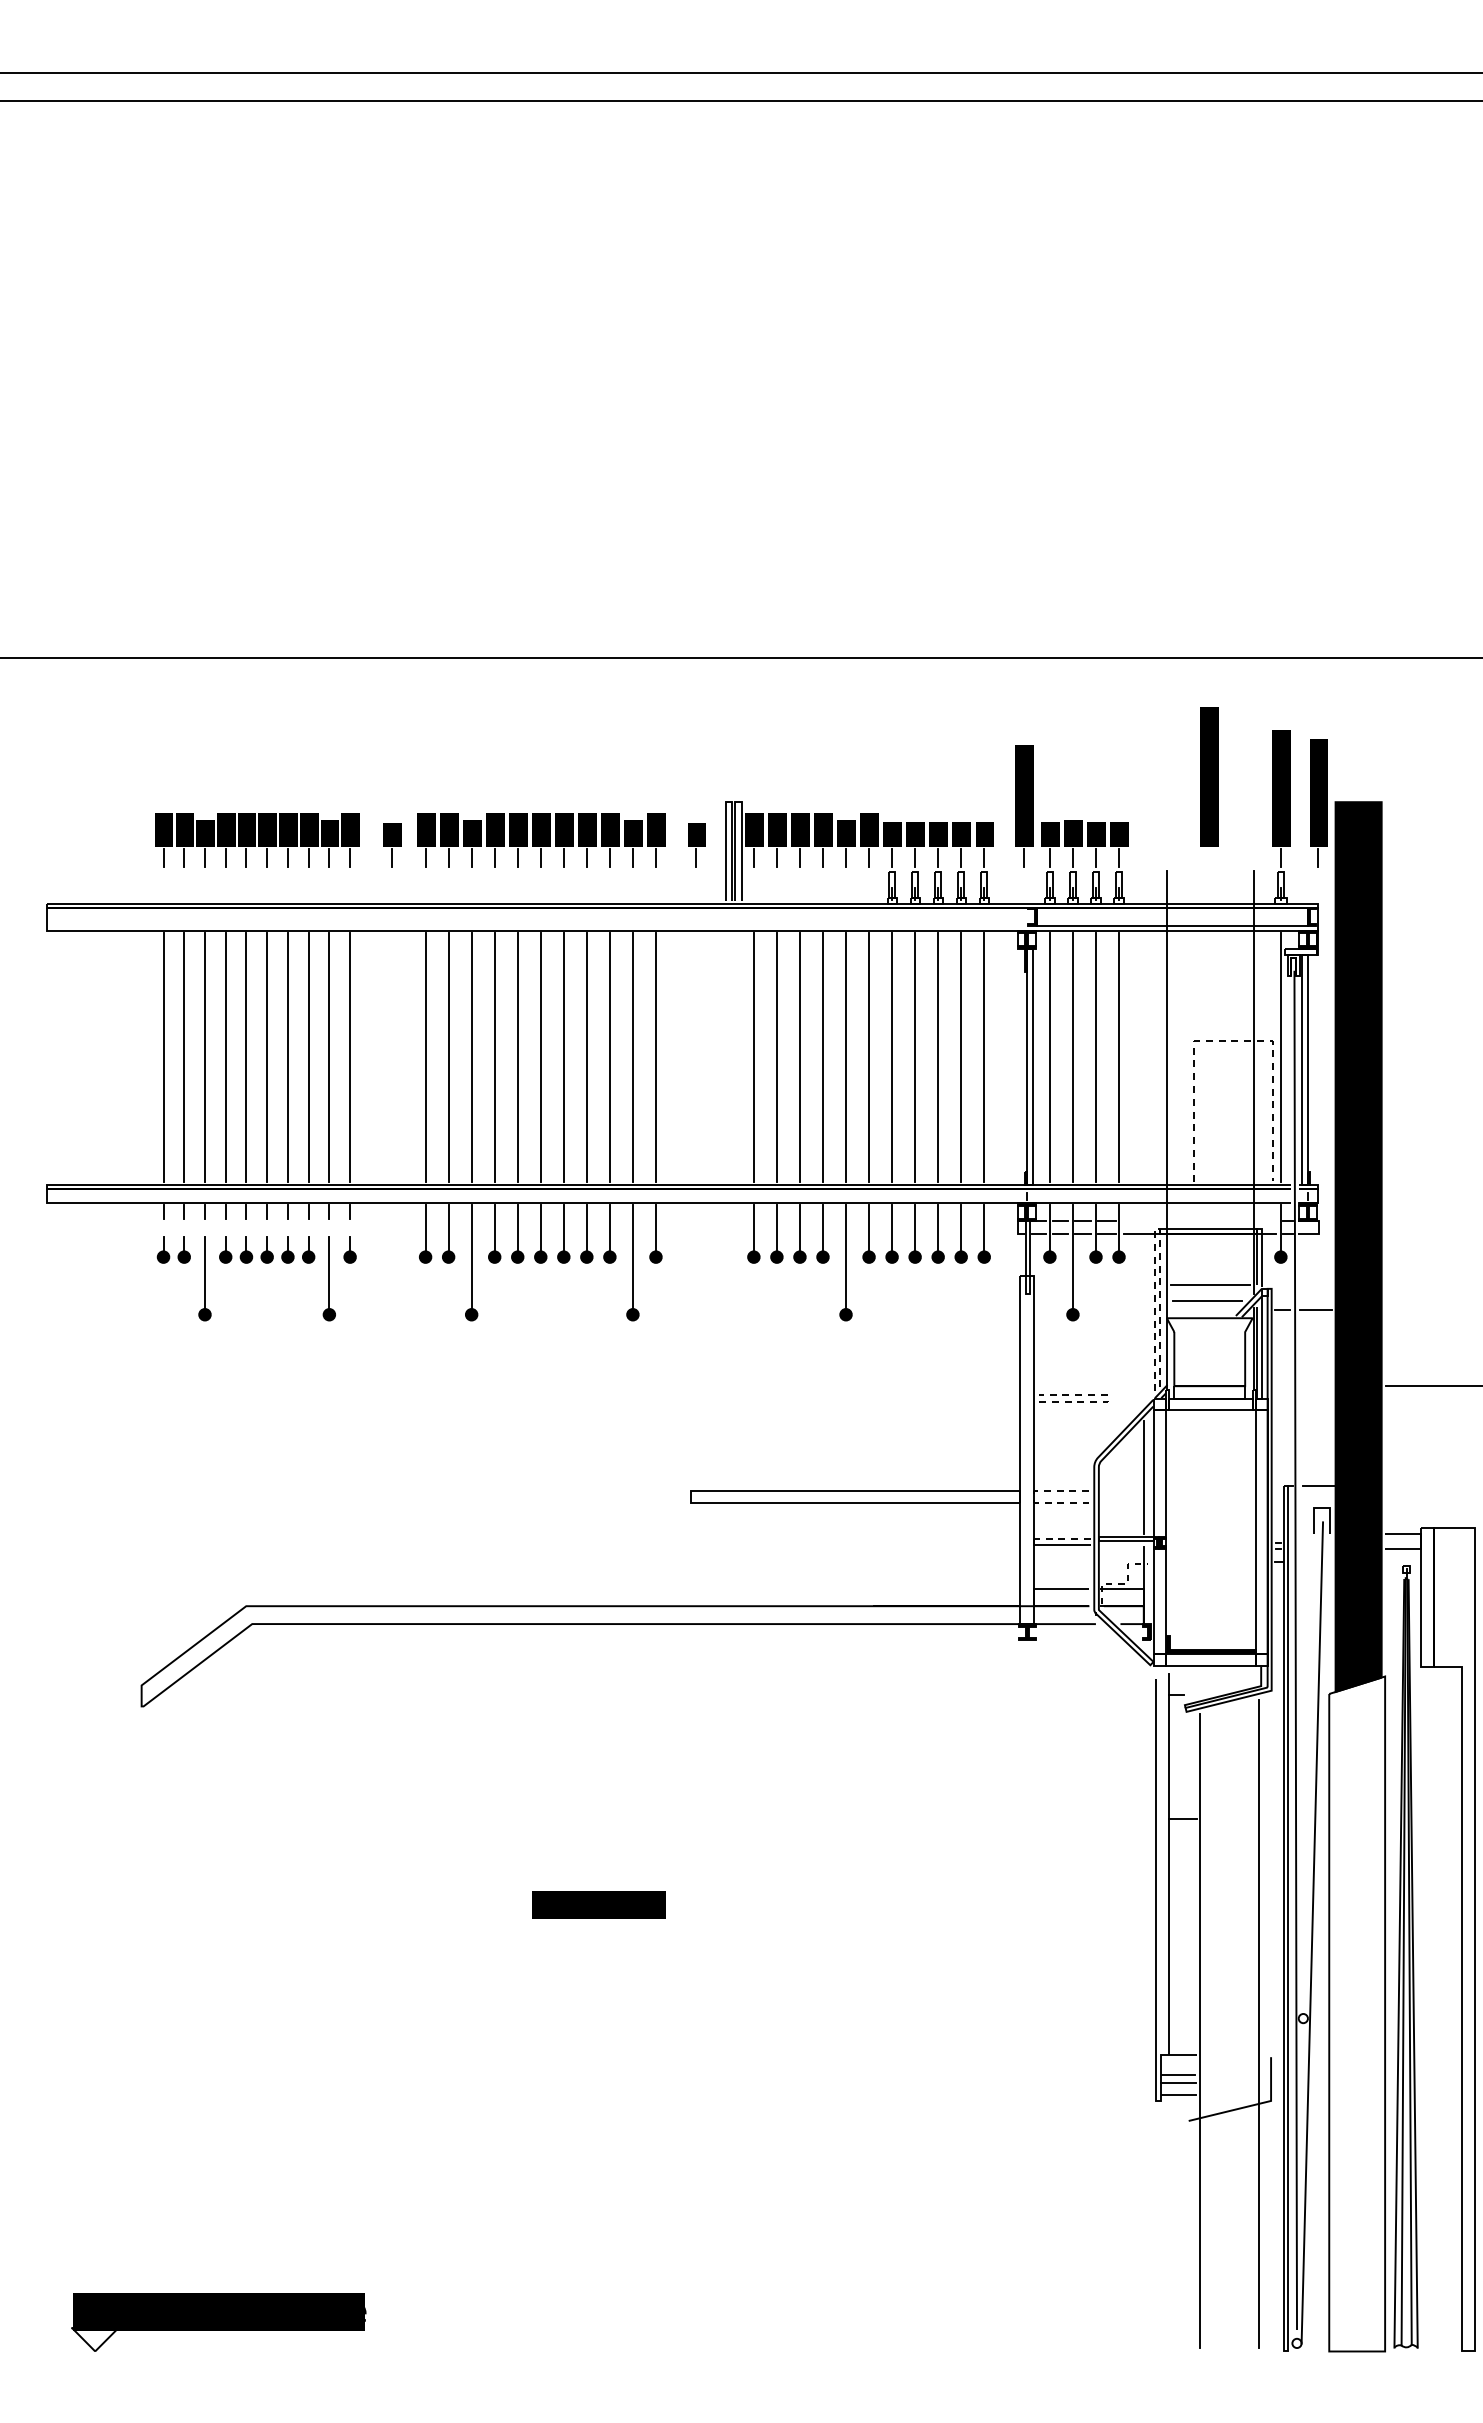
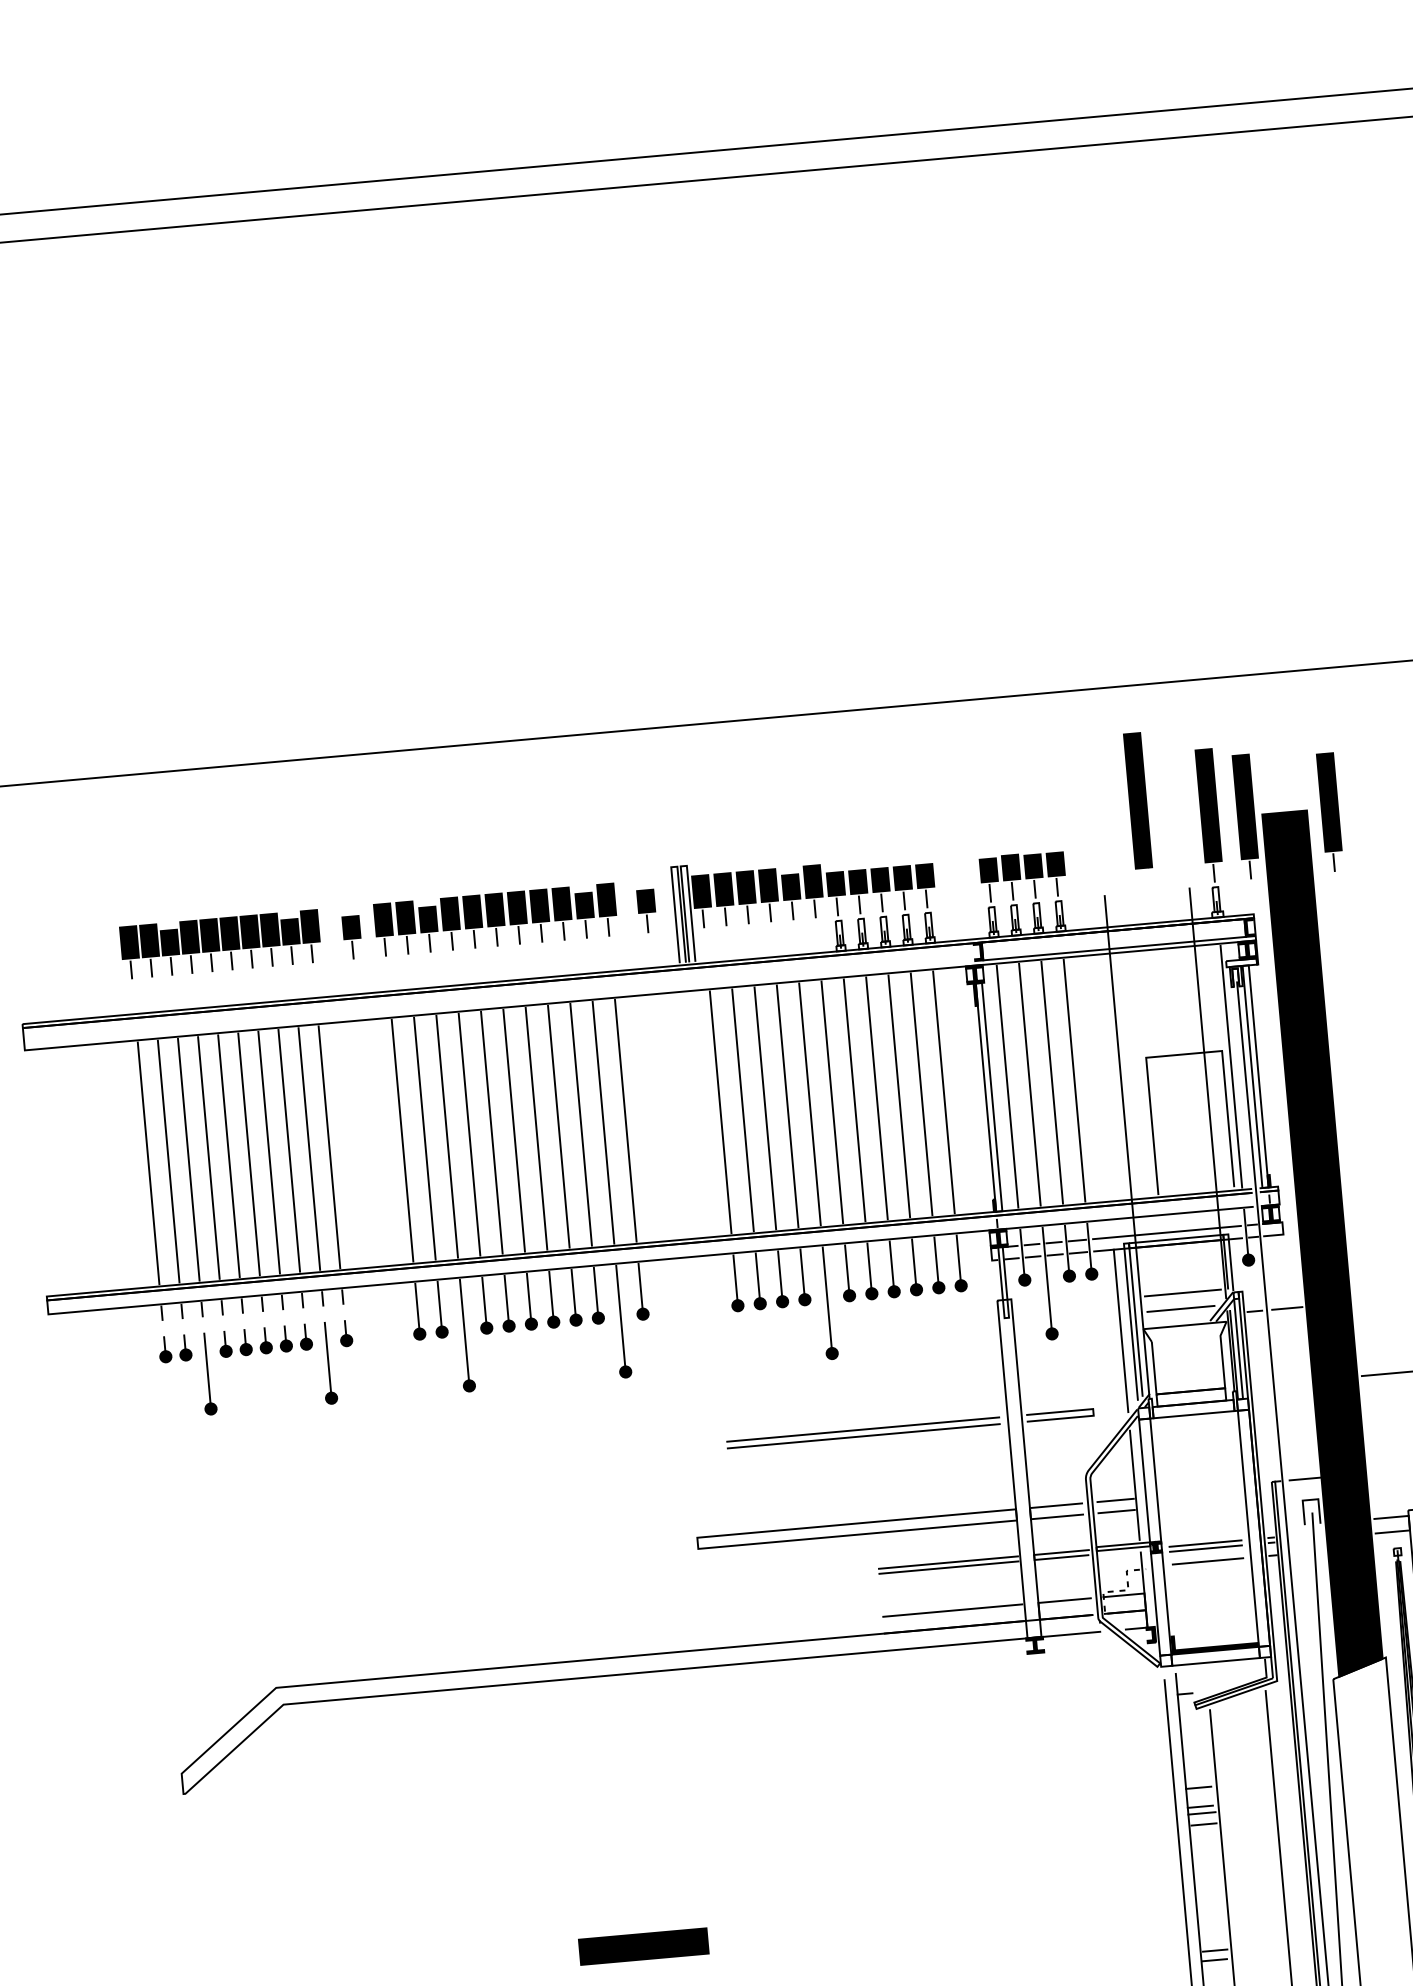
part: (1024, 806) -> (1330, 812), moved
line: (1233, 1040) -> (1183, 1054), dashed -> solid
line: (1199, 1221) -> (1166, 1232), added
line: (1155, 1228) -> (1124, 1243), dashed -> solid
line: (1143, 1317) -> (1120, 1330), added
line: (870, 1395) -> (862, 1429), added
line: (1108, 1398) -> (1093, 1412), dashed -> solid
line: (870, 1402) -> (863, 1436), added
line: (1122, 1491) -> (1115, 1500), added
line: (1034, 1496) -> (1030, 1513), dashed -> solid
line: (1122, 1502) -> (1116, 1511), added
line: (945, 1539) -> (948, 1562), added
line: (1062, 1539) -> (1061, 1552), dashed -> solid
line: (1210, 1543) -> (1205, 1543), added
line: (945, 1544) -> (948, 1567), added
line: (1210, 1548) -> (1205, 1548), added
line: (1211, 1561) -> (1207, 1561), added
line: (945, 1588) -> (952, 1610), added
line: (1181, 1792) -> (1198, 1787), added
line: (1181, 1812) -> (1200, 1806), added
line: (1183, 1830) -> (1203, 1824), added
line: (1183, 1960) -> (1215, 1950), added
line: (1181, 1970) -> (1214, 1959), added

